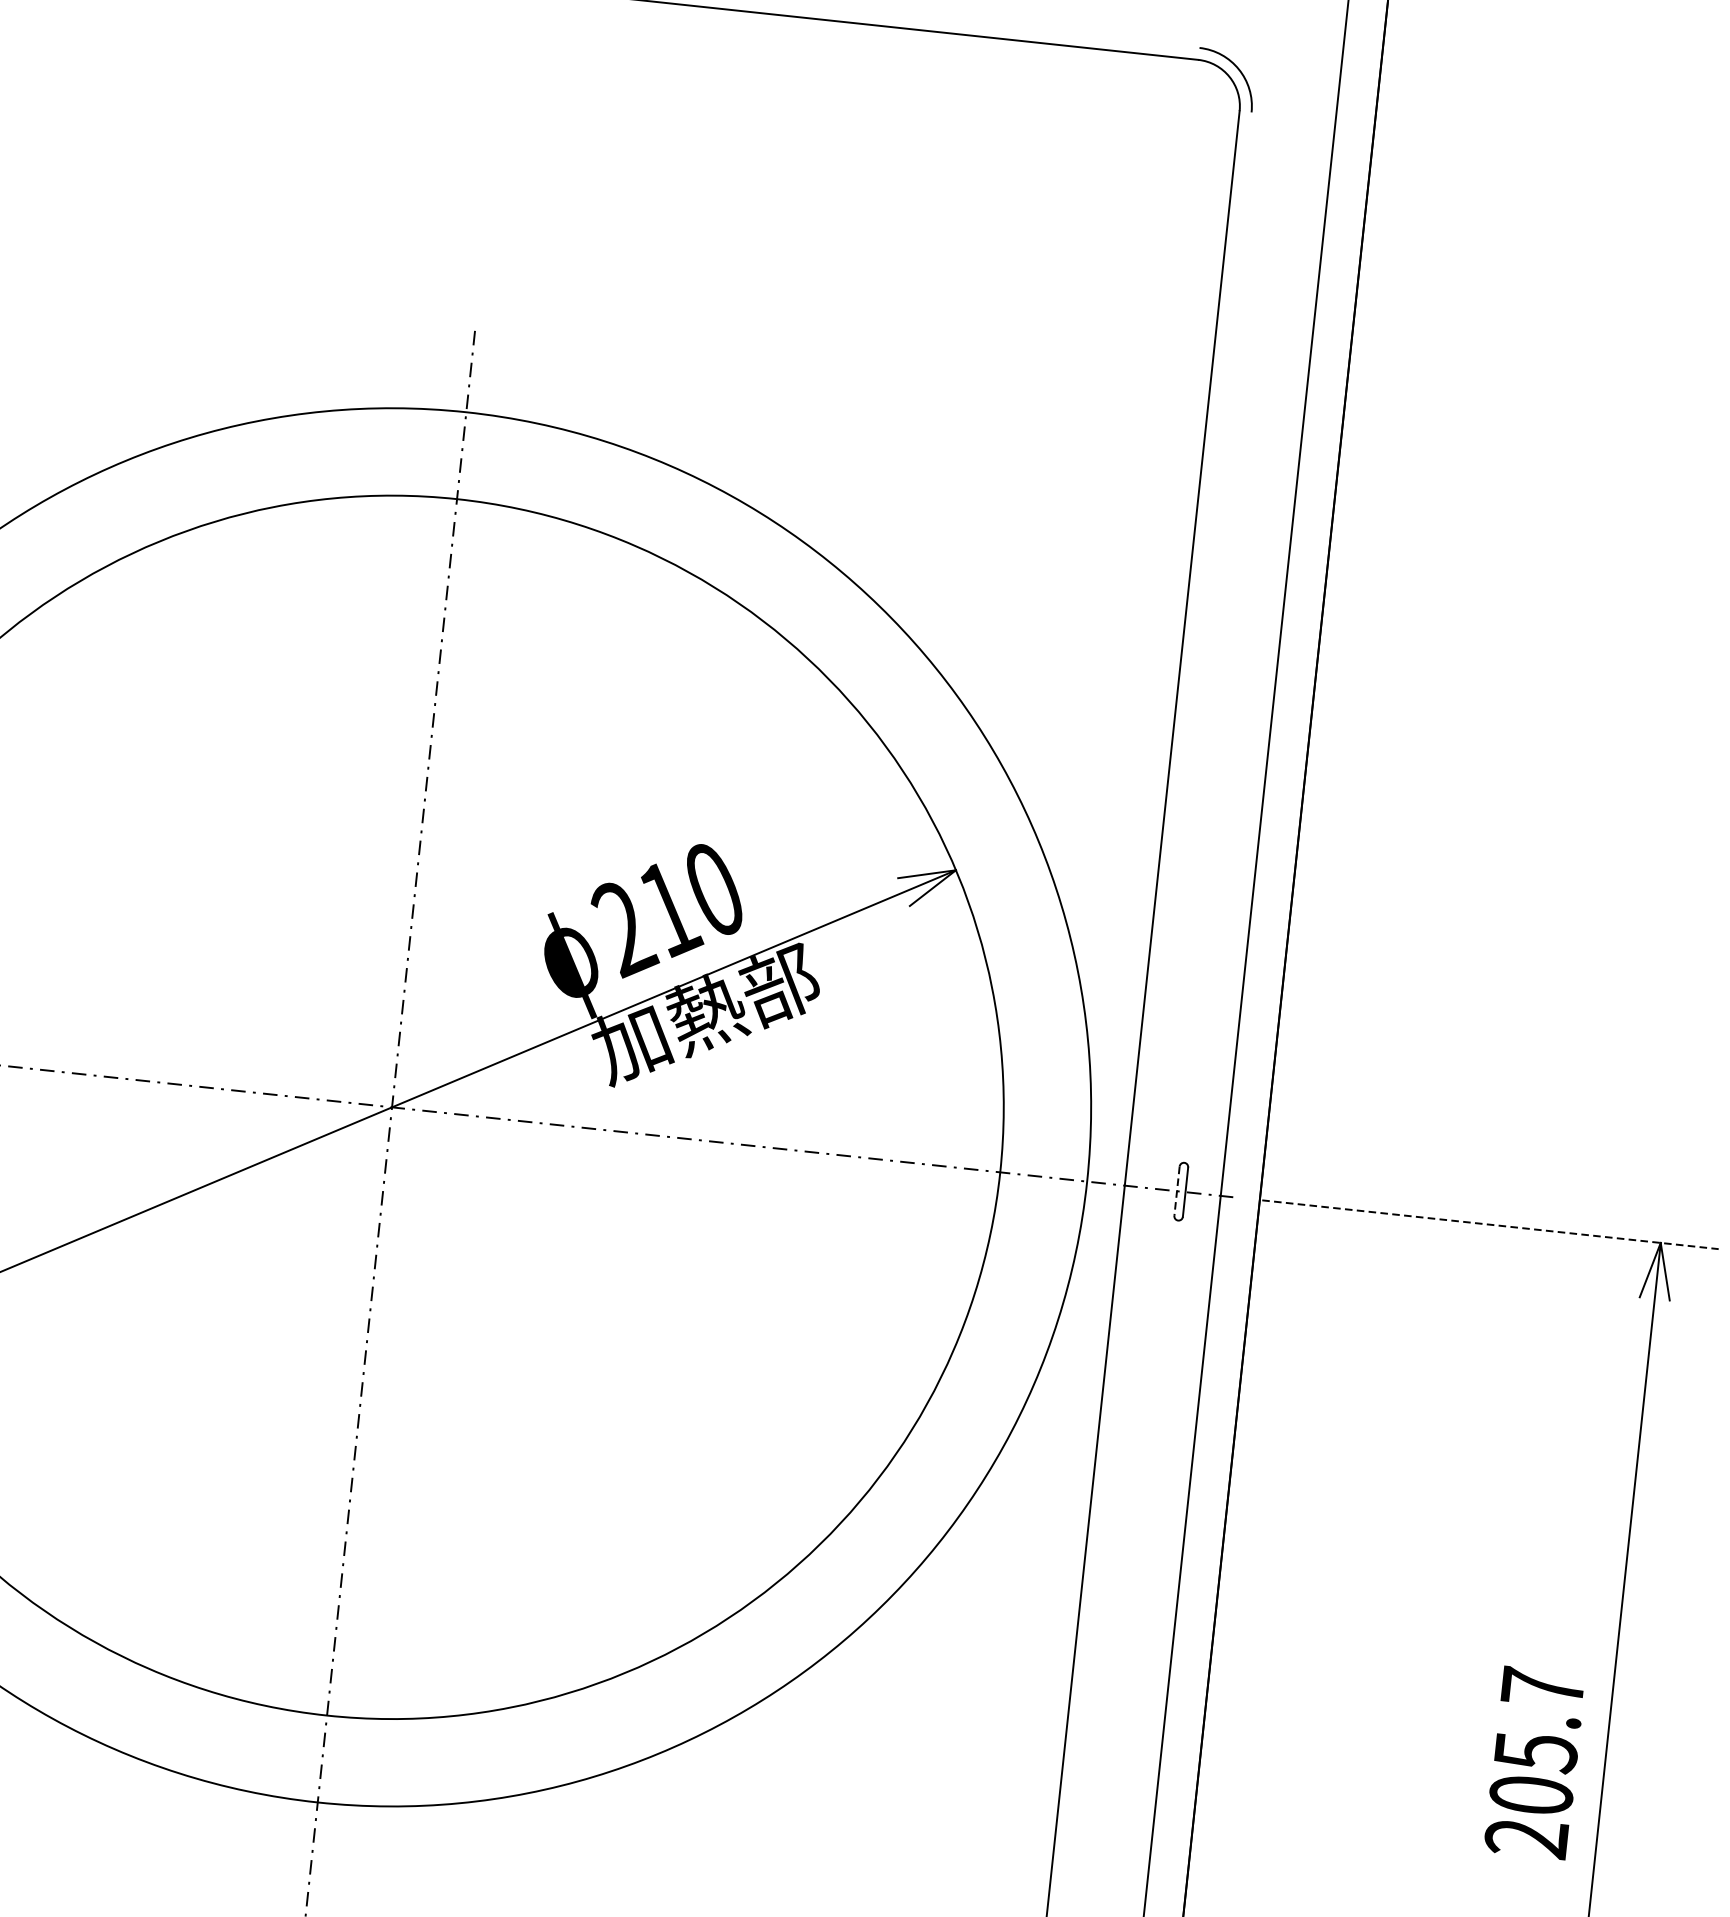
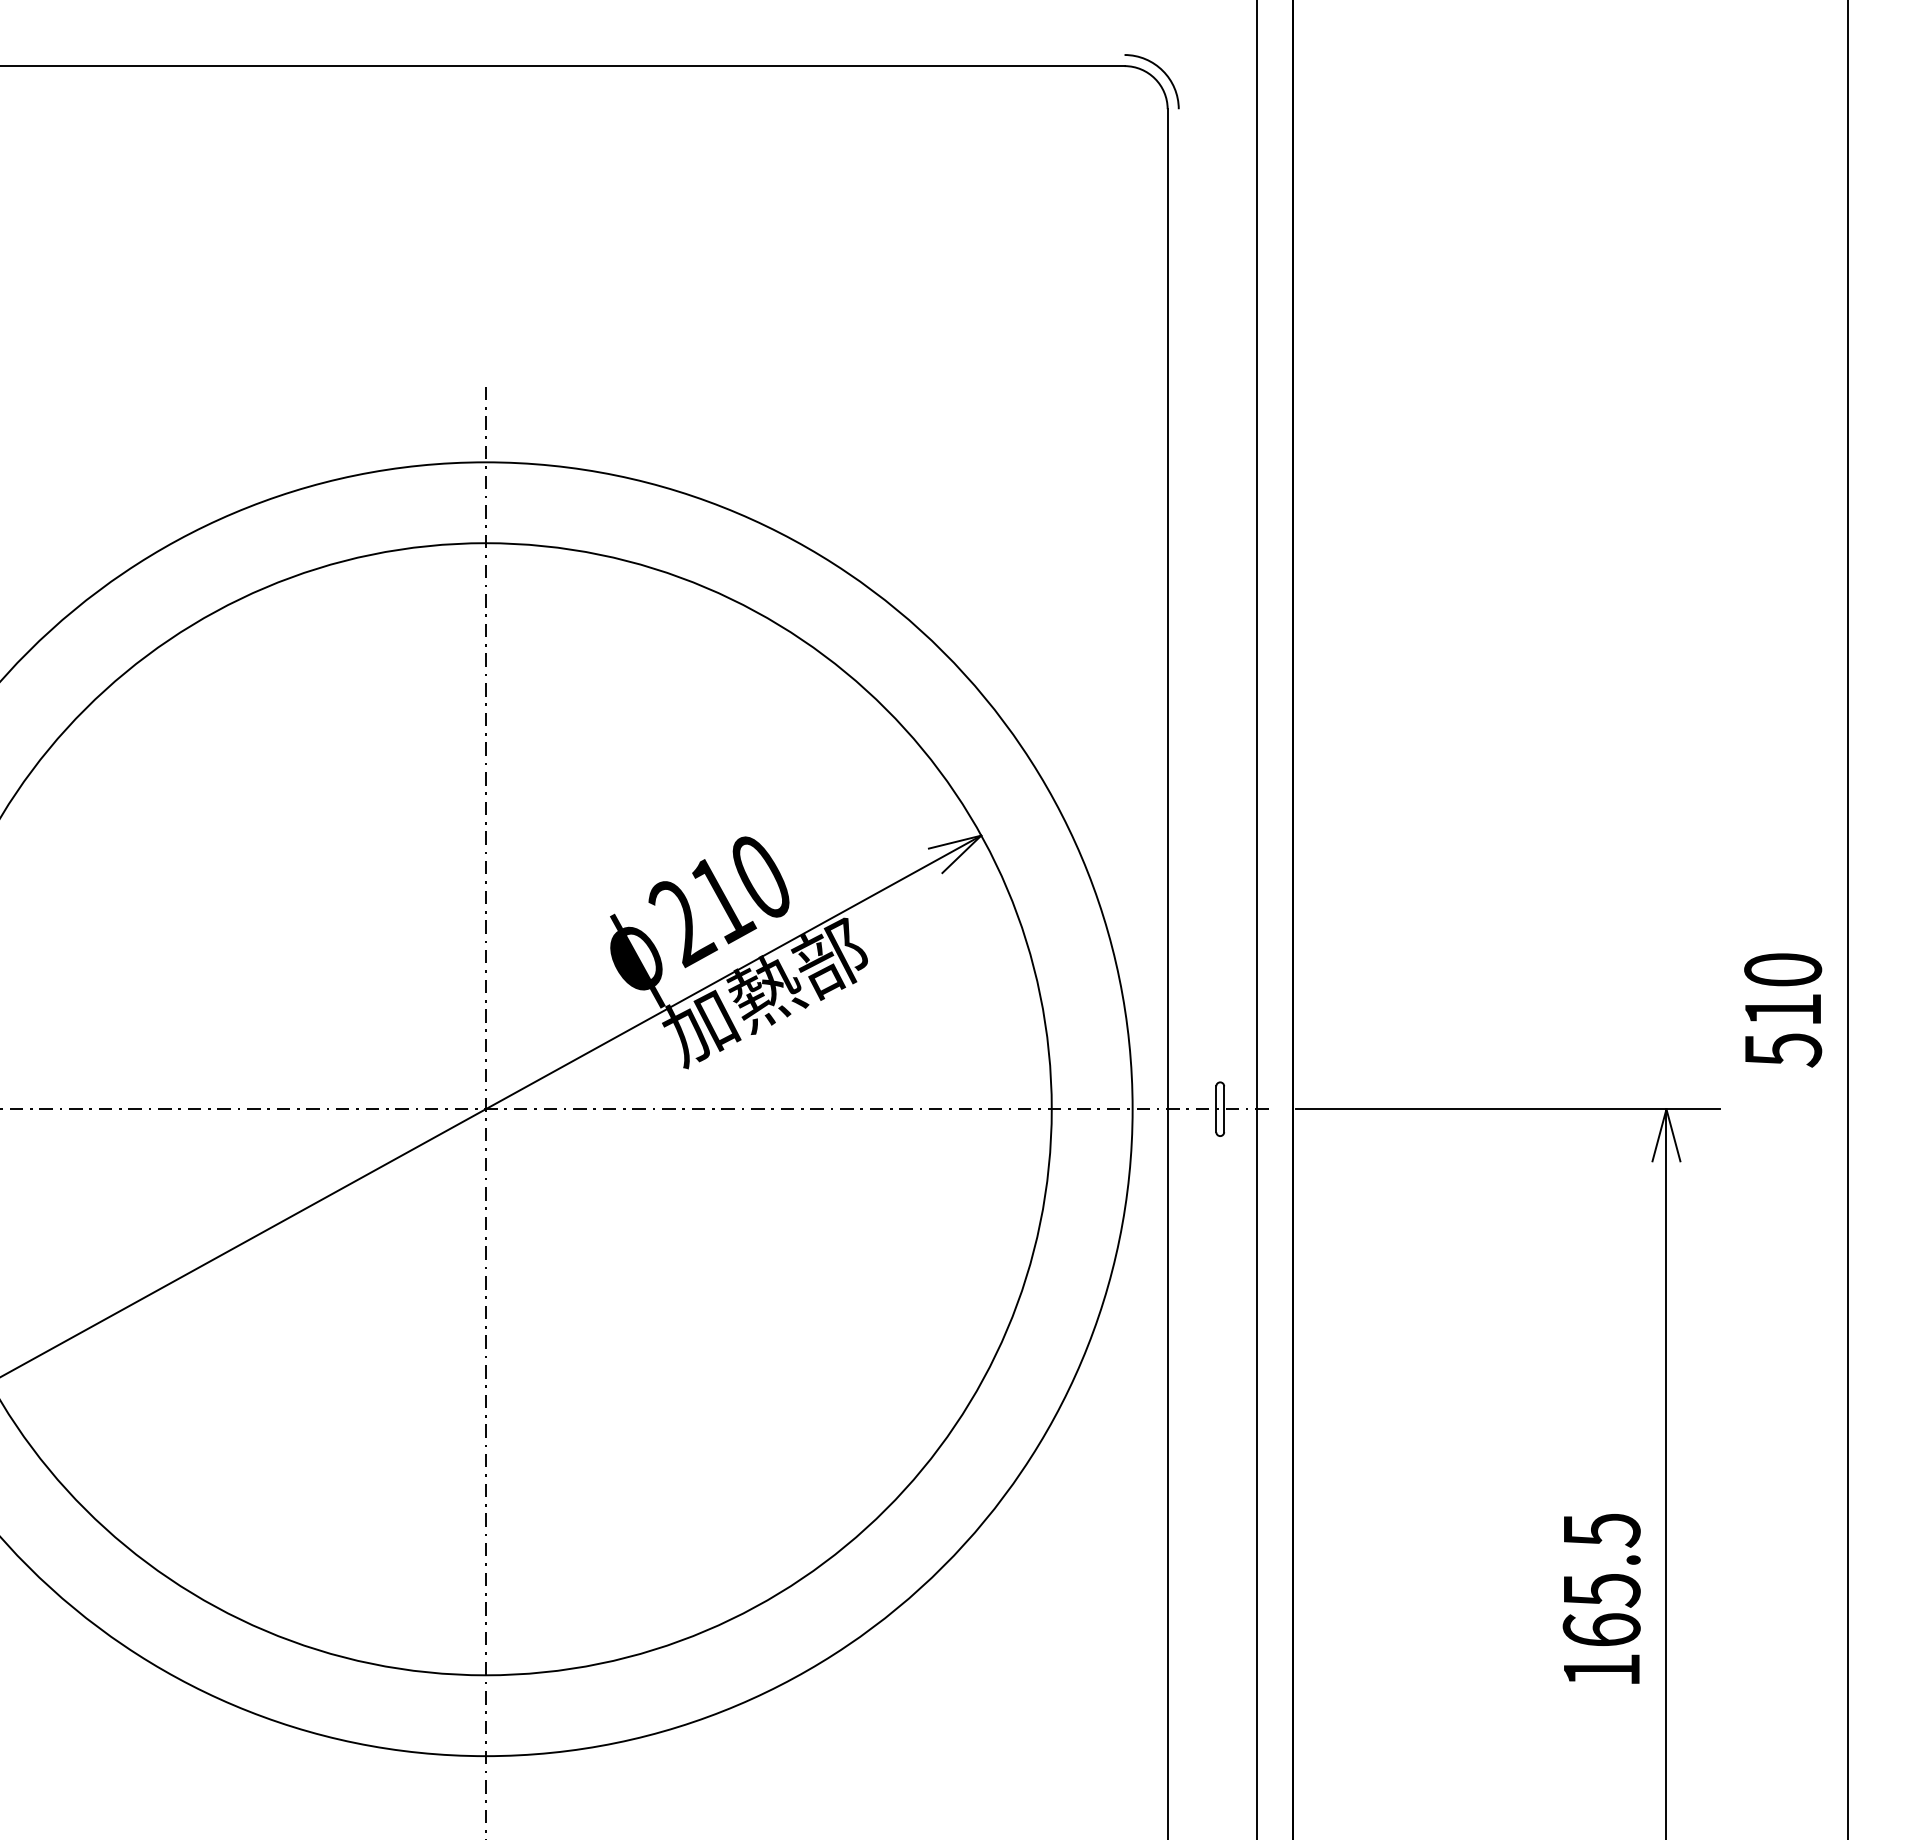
line: (1177, 1191) -> (1216, 1109), dashed -> solid
line: (1490, 1225) -> (1508, 1109), dashed -> solid
text: (1534, 1762) -> (1601, 1599), 205.7 -> 165.5

